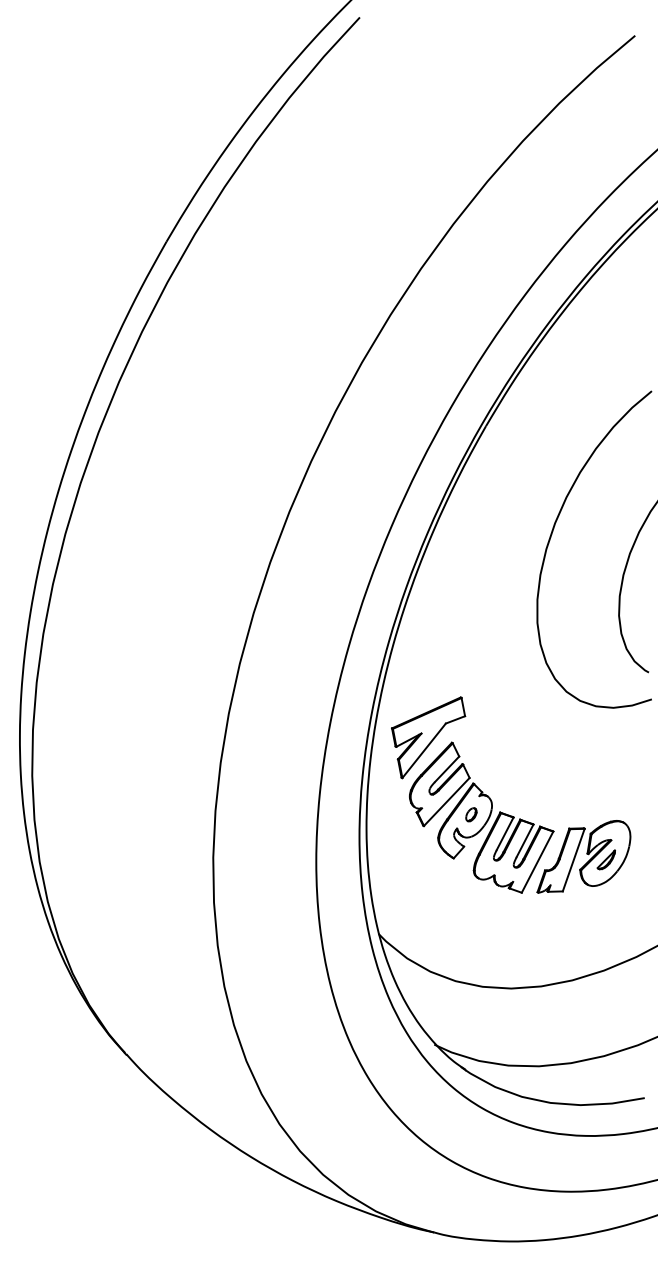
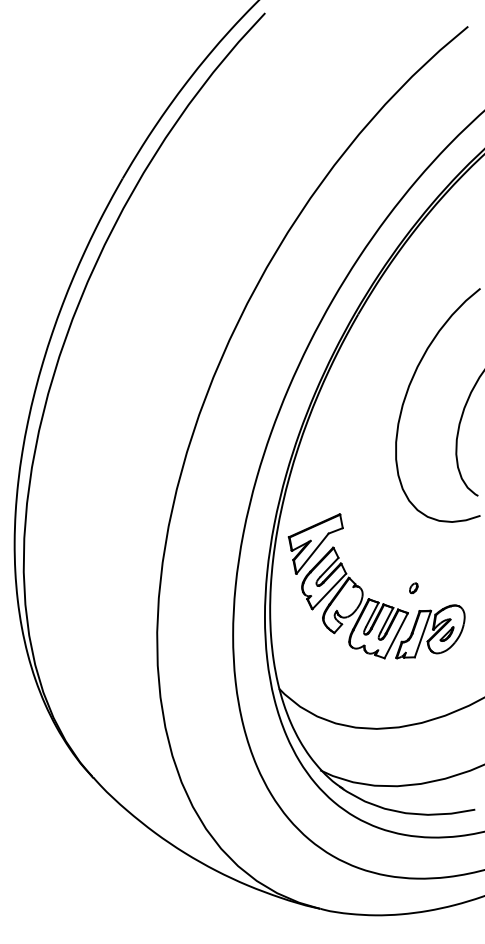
part: (471, 814) -> (413, 588), moved

